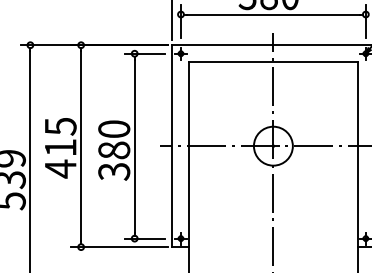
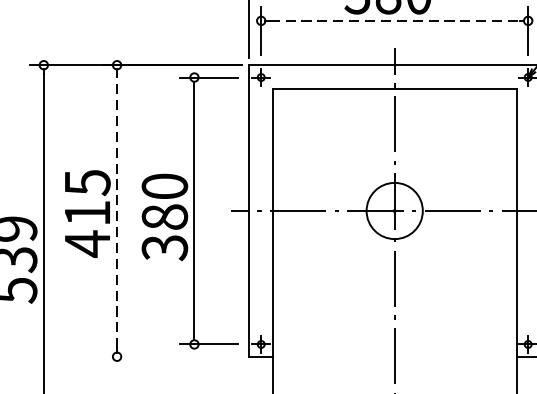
line: (273, 14) -> (394, 20), solid -> dashed
line: (81, 145) -> (117, 209), solid -> dashed
line: (119, 247) -> (172, 357), removed

